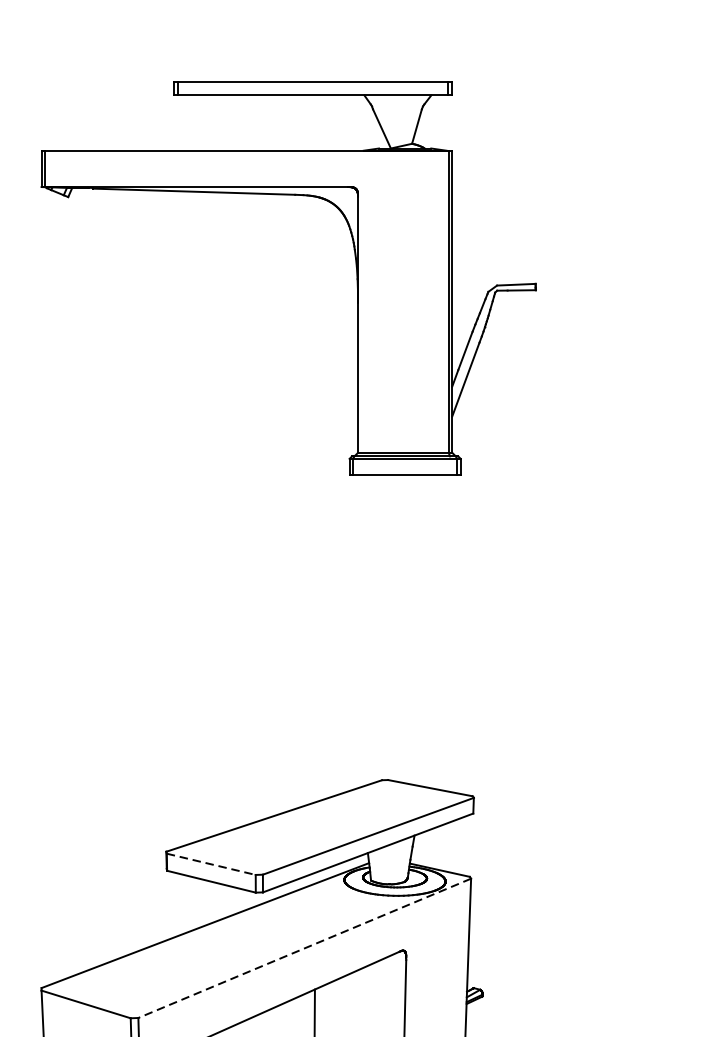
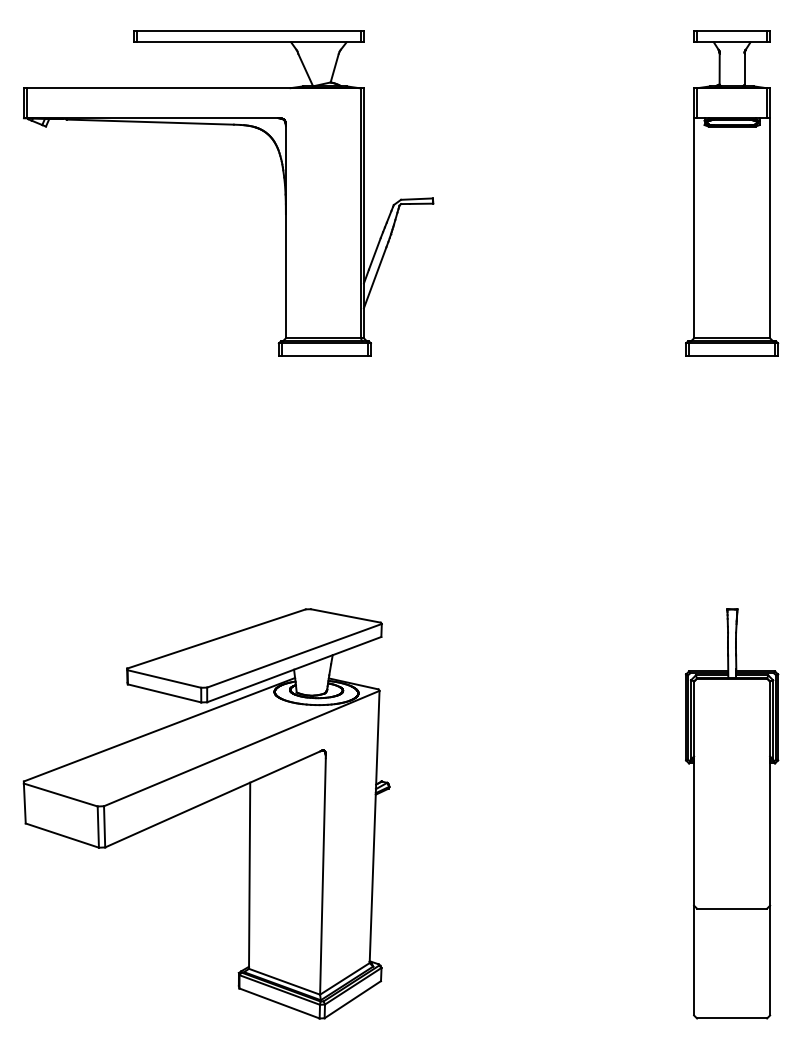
line: (211, 864) -> (164, 679), dashed -> solid
line: (304, 948) -> (241, 748), dashed -> solid

